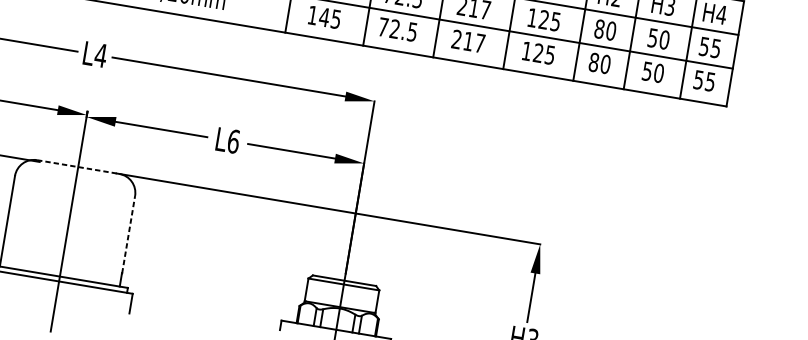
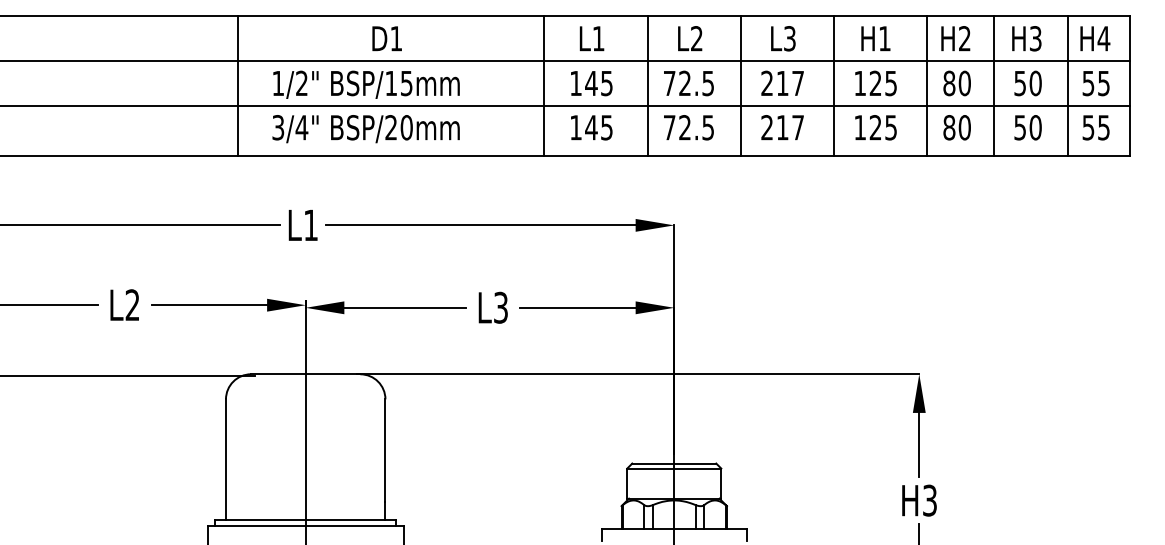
text: (100, 54) -> (310, 224), L4 -> L1
text: (234, 141) -> (501, 307), L6 -> L3
line: (78, 167) -> (305, 374), dashed -> solid
line: (128, 234) -> (385, 450), dashed -> solid

